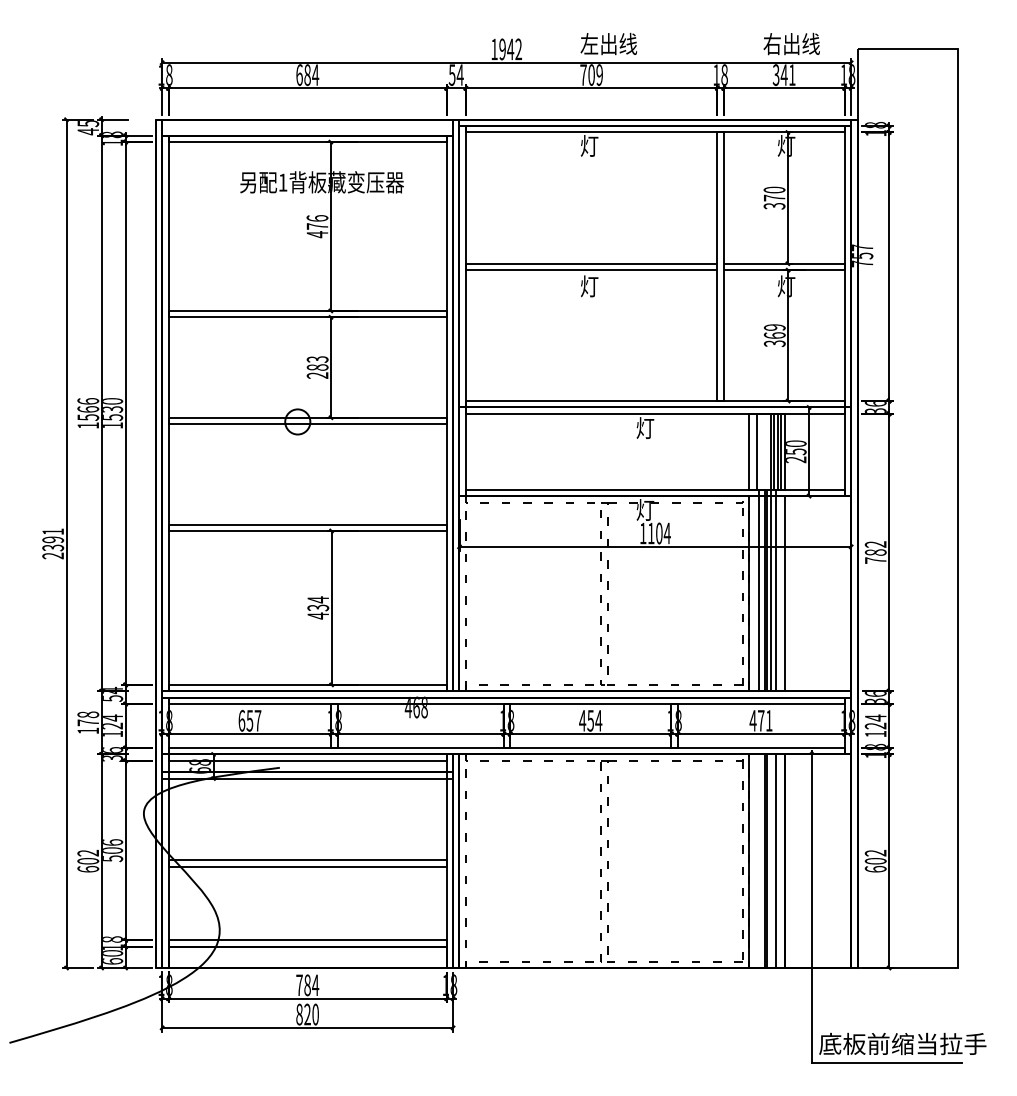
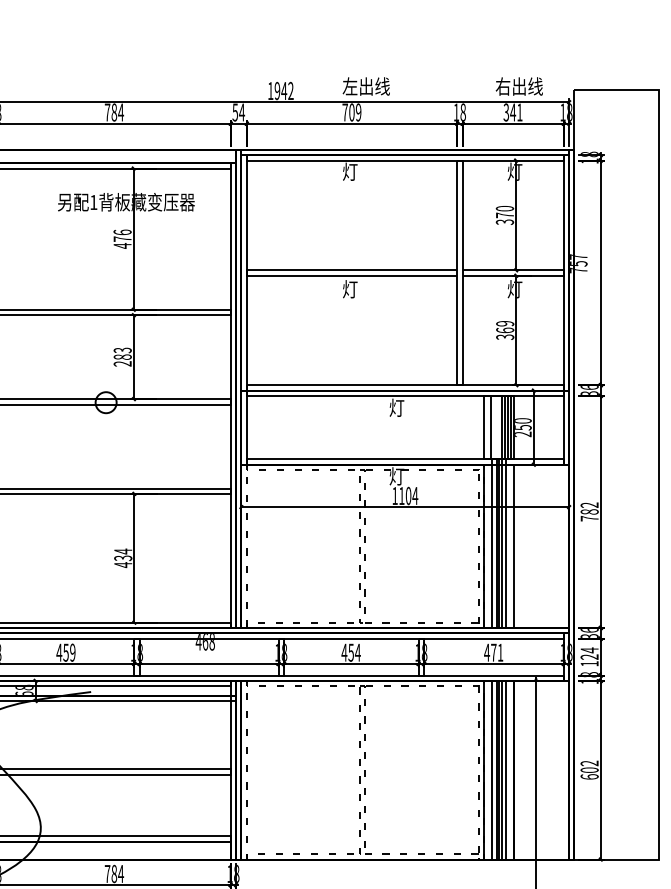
text: (299, 74) -> (107, 112), 684 -> 784
text: (249, 720) -> (65, 652), 657 -> 459
line: (758, 861) -> (491, 770), added
line: (770, 861) -> (501, 770), added

